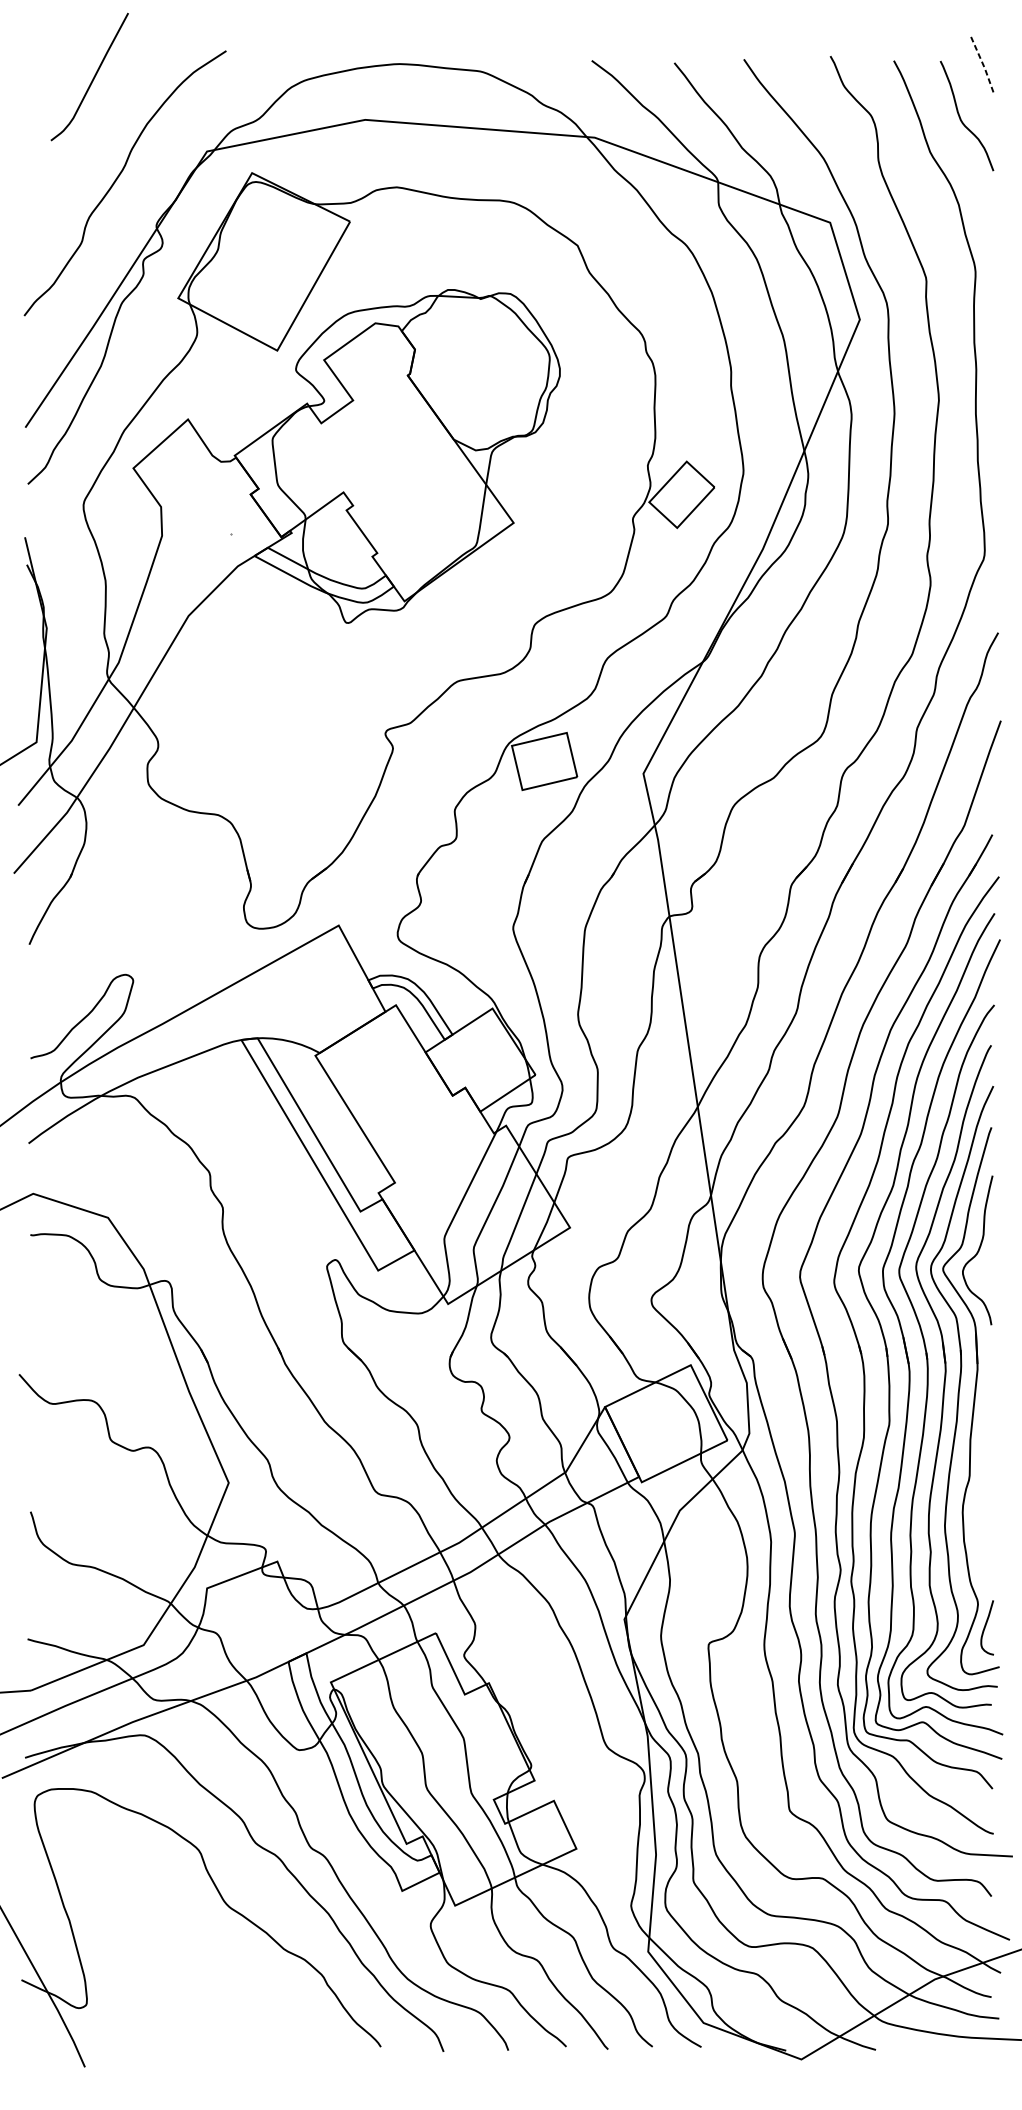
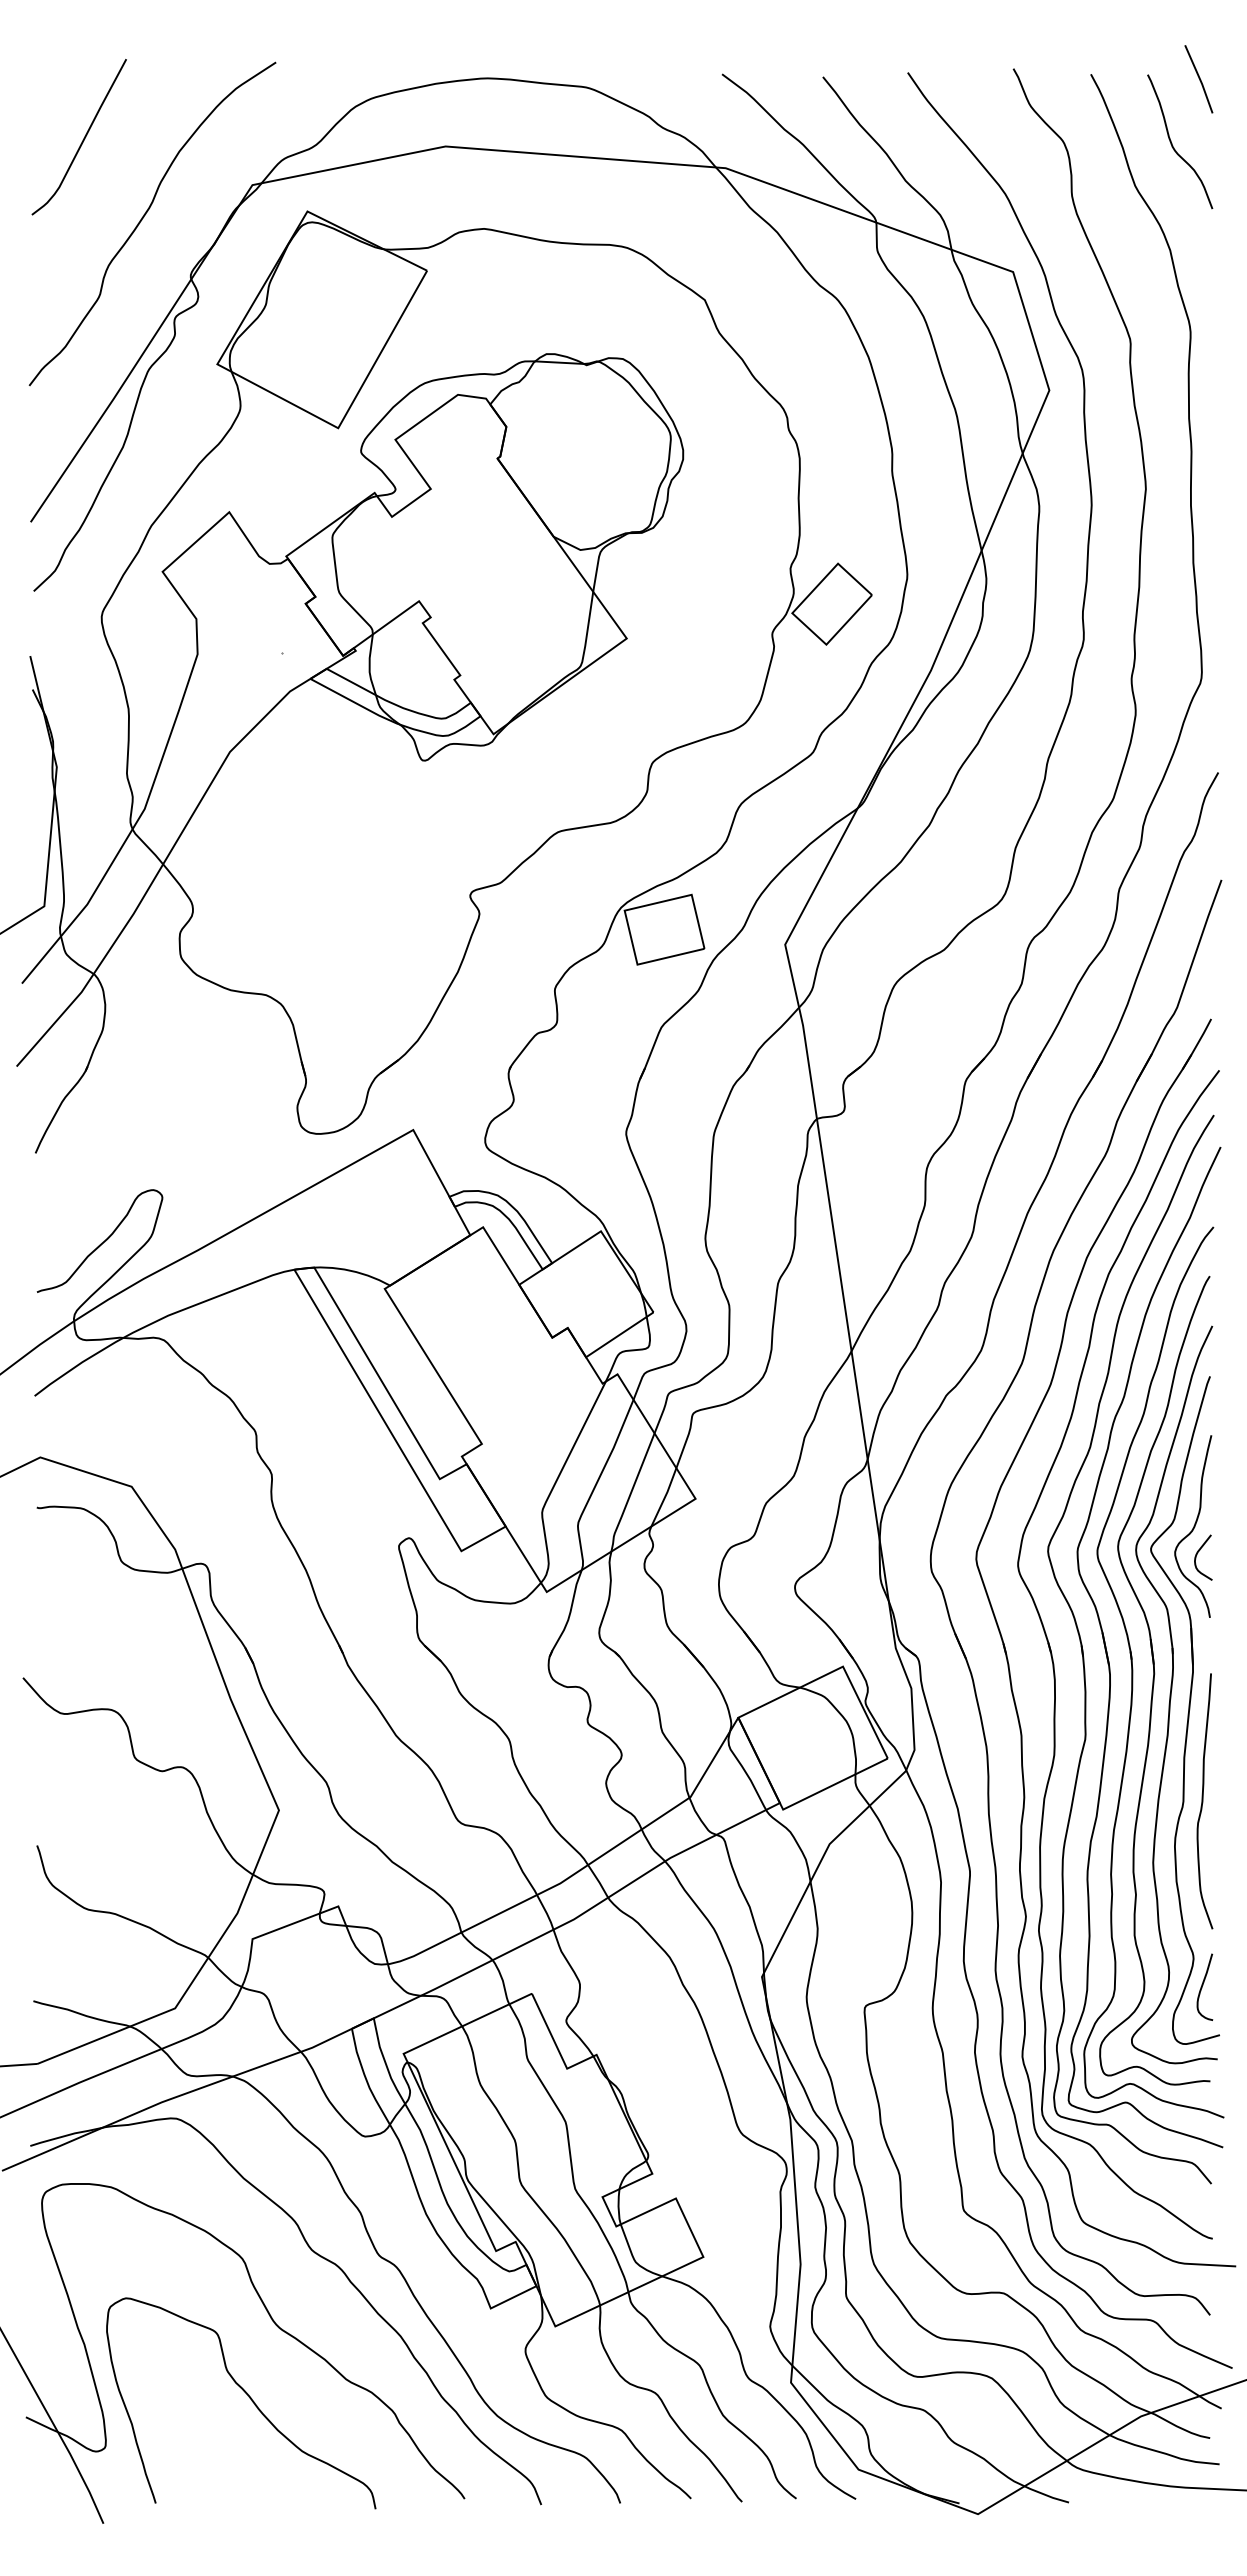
line: (983, 64) -> (1200, 79), dashed -> solid
curve: (92, 79) -> (82, 140), moved
curve: (981, 1274) -> (1197, 1555), added
curve: (986, 1475) -> (1203, 1801), added
curve: (203, 1963) -> (248, 2397), added

